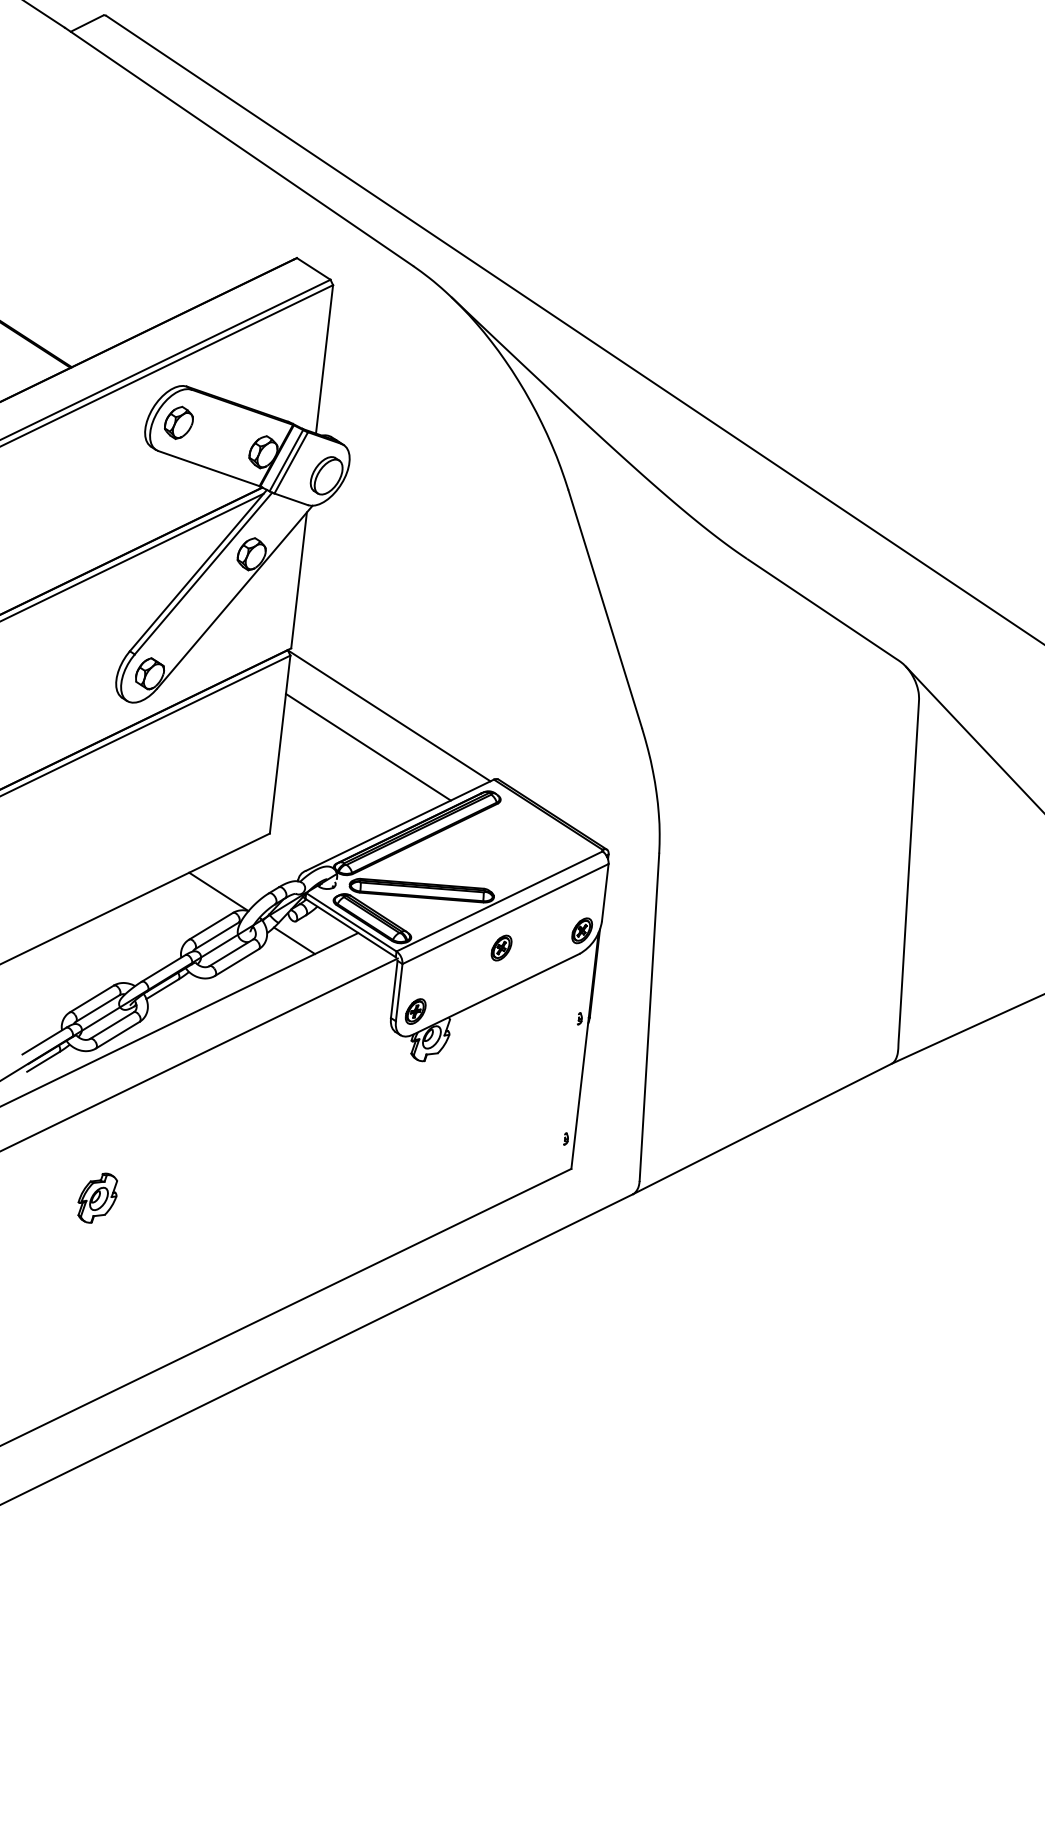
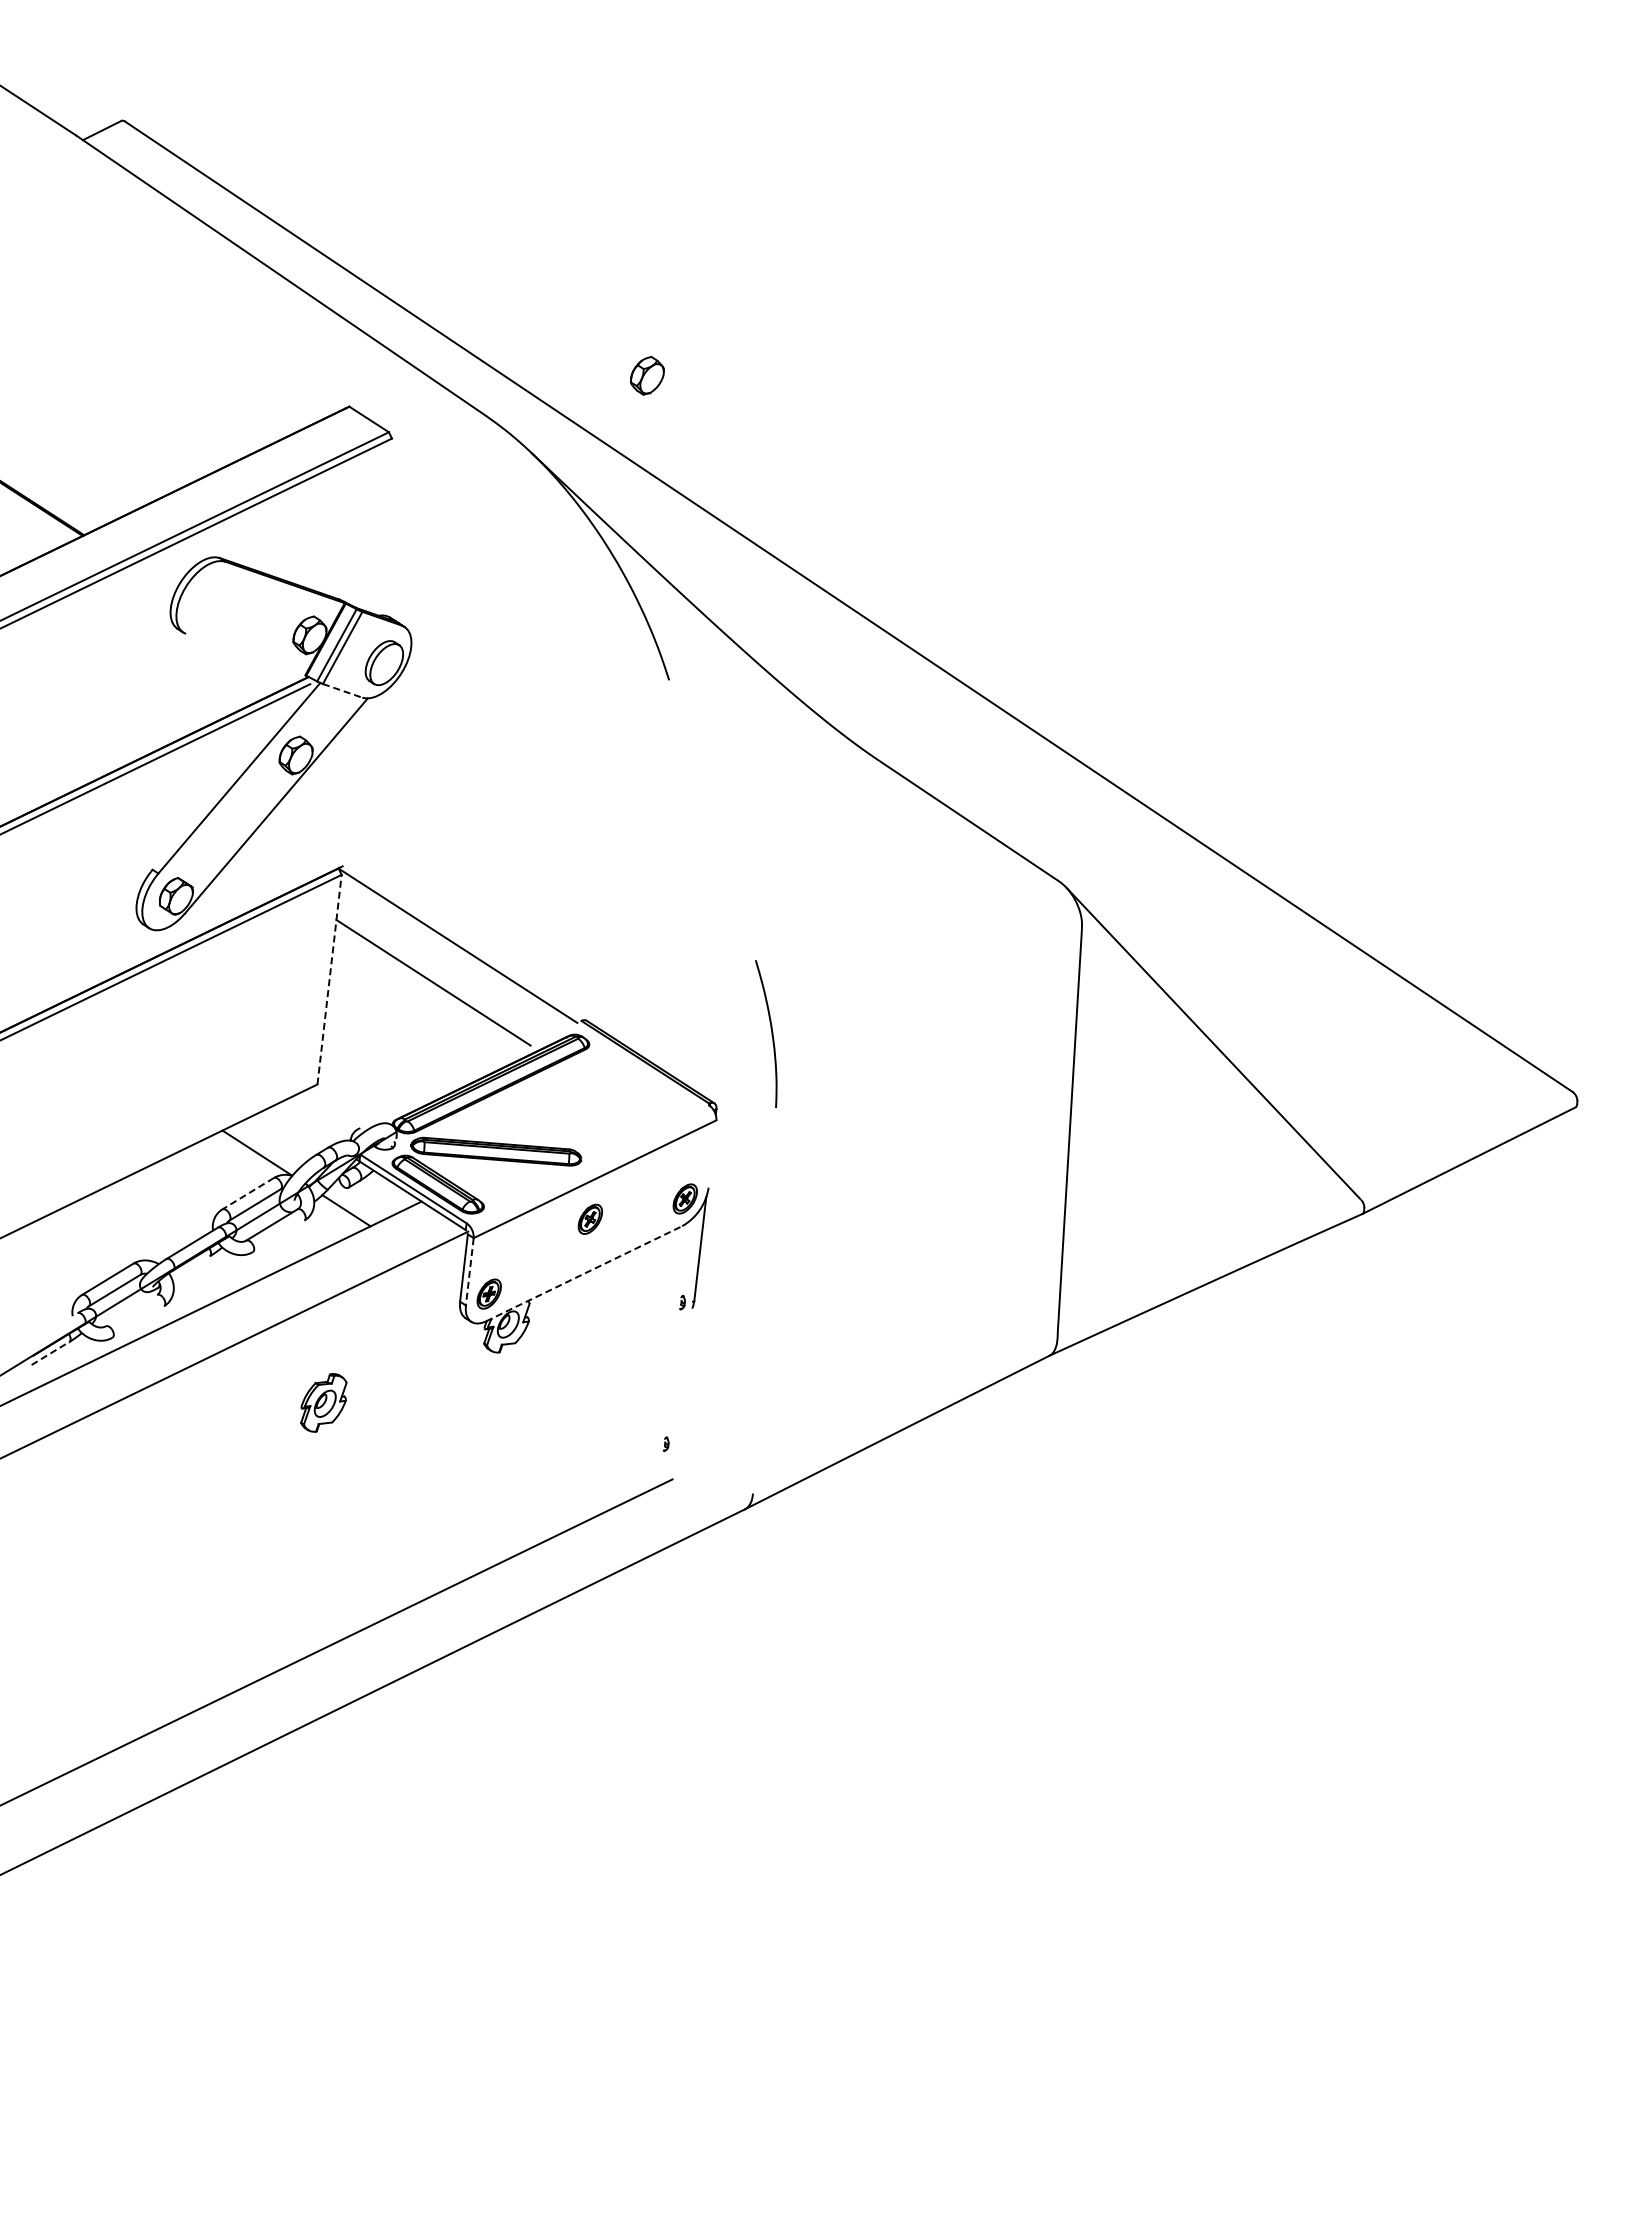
line: (324, 358) -> (381, 525), removed
part: (179, 422) -> (647, 375), moved
line: (208, 468) -> (245, 654), removed
line: (291, 499) -> (342, 690), solid -> dashed
line: (198, 570) -> (233, 774), removed
line: (298, 580) -> (351, 786), removed
line: (605, 609) -> (712, 820), removed
line: (280, 744) -> (329, 979), solid -> dashed
line: (399, 825) -> (470, 1074), removed
line: (605, 892) -> (712, 1153), removed
line: (499, 901) -> (587, 1164), removed
line: (210, 926) -> (247, 1193), solid -> dashed
line: (236, 962) -> (278, 1236), removed
line: (162, 988) -> (190, 1267), removed
line: (398, 992) -> (469, 1271), solid -> dashed
line: (496, 994) -> (584, 1273), solid -> dashed
line: (649, 1017) -> (764, 1300), removed
line: (111, 1025) -> (131, 1310), removed
line: (117, 1034) -> (138, 1321), removed
line: (44, 1040) -> (51, 1328), removed
line: (584, 1050) -> (688, 1340), removed
line: (43, 1062) -> (50, 1353), solid -> dashed
part: (97, 1197) -> (323, 1402), moved

